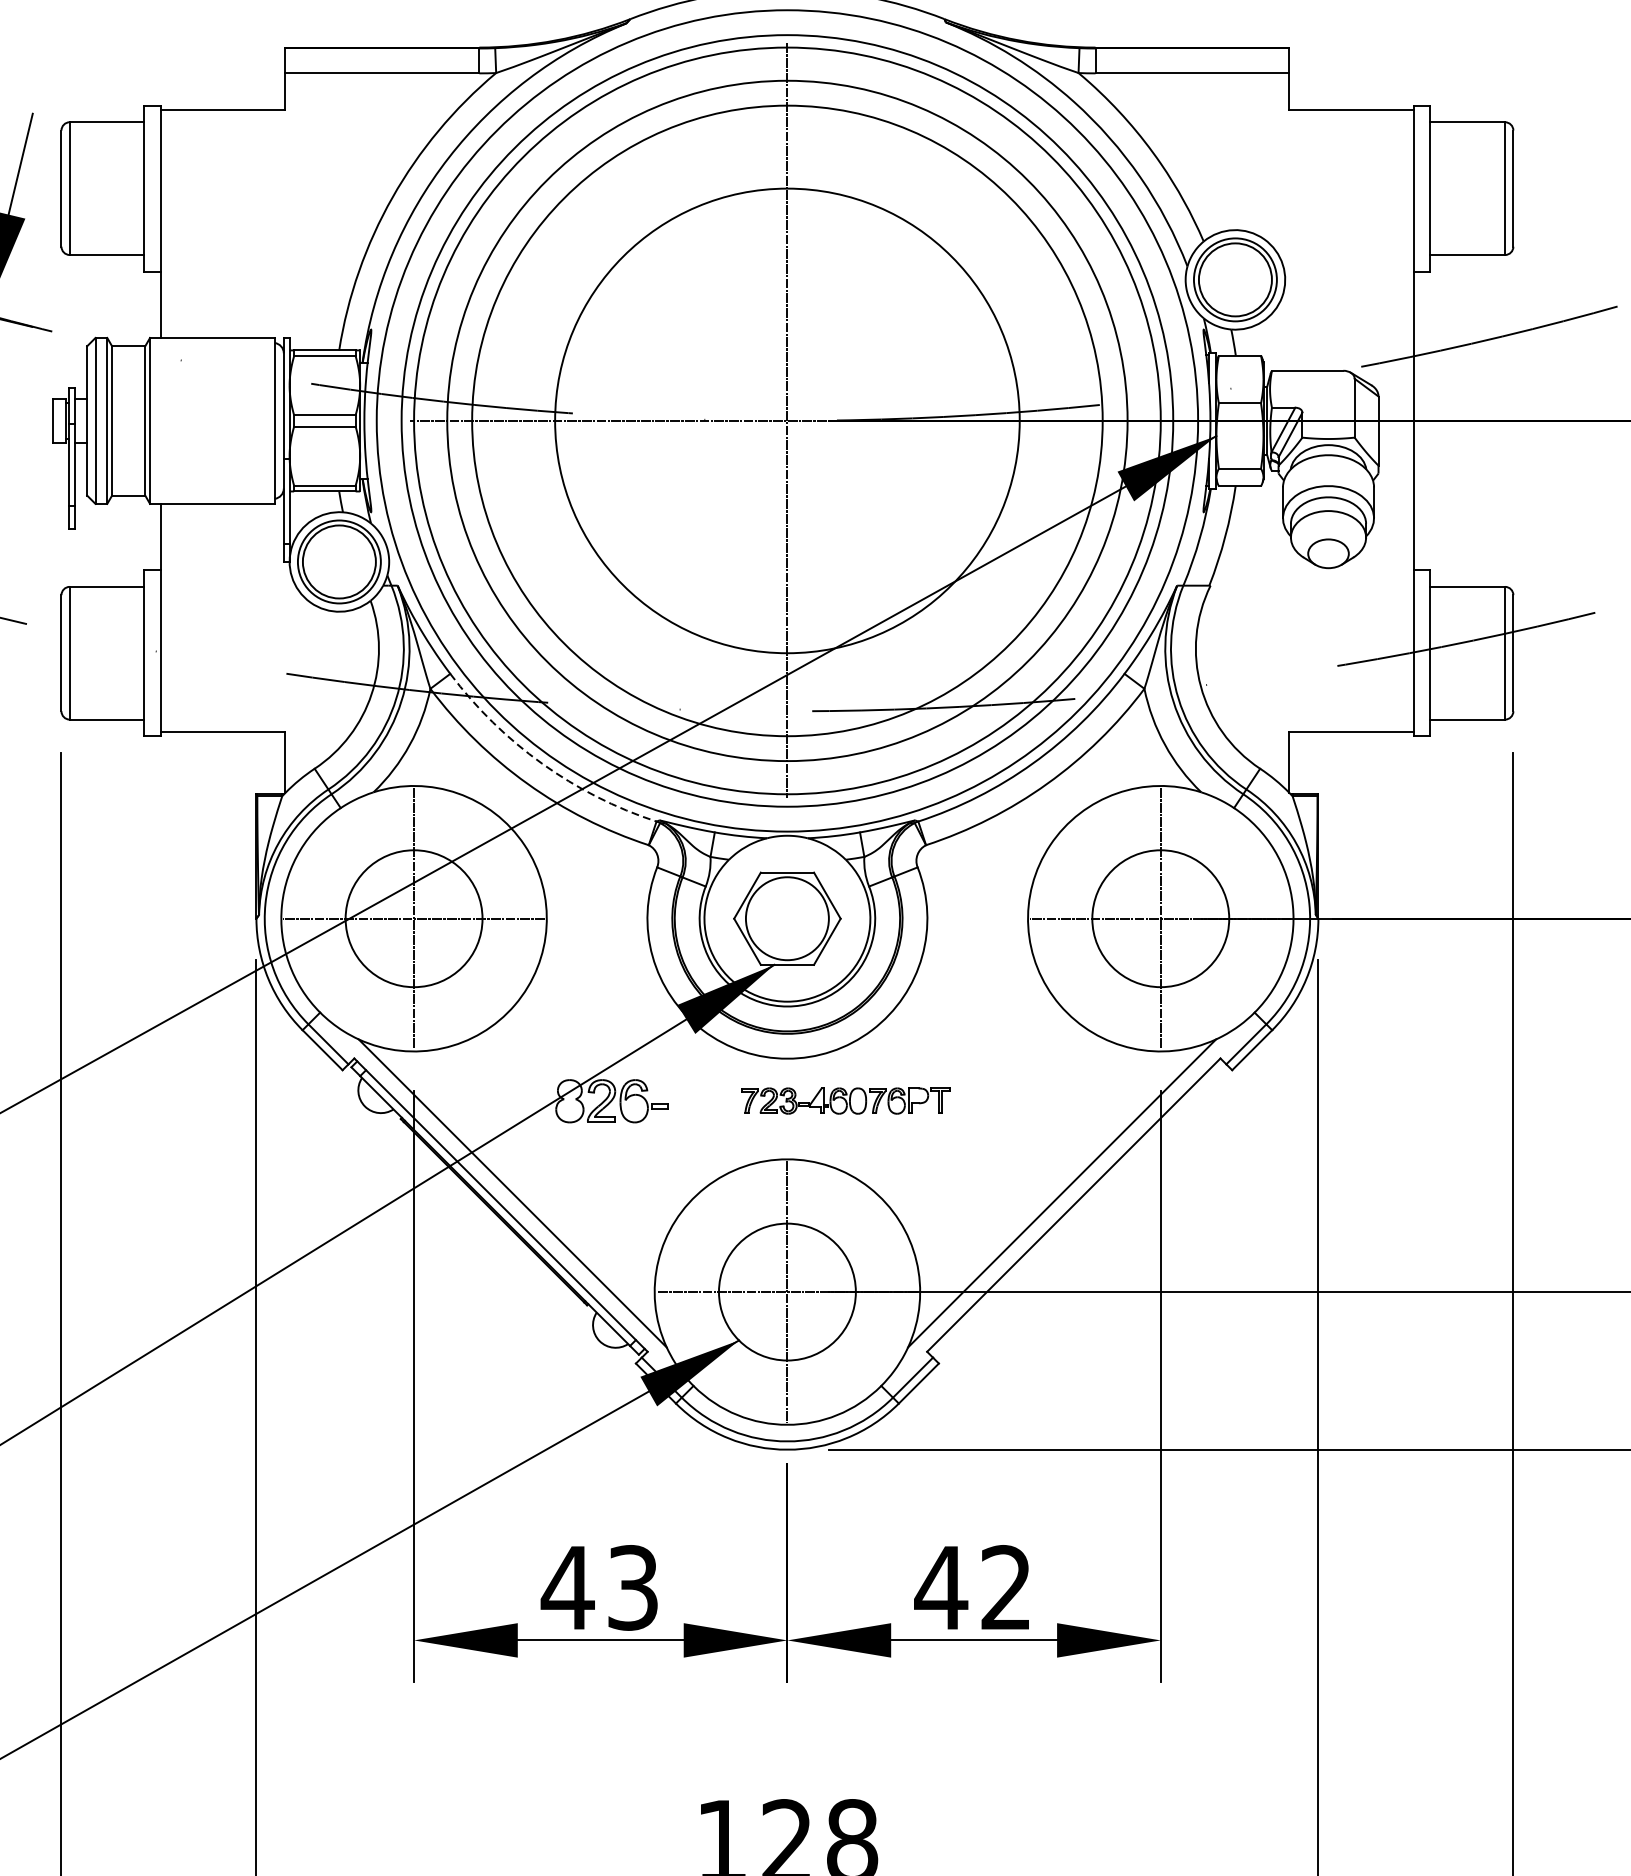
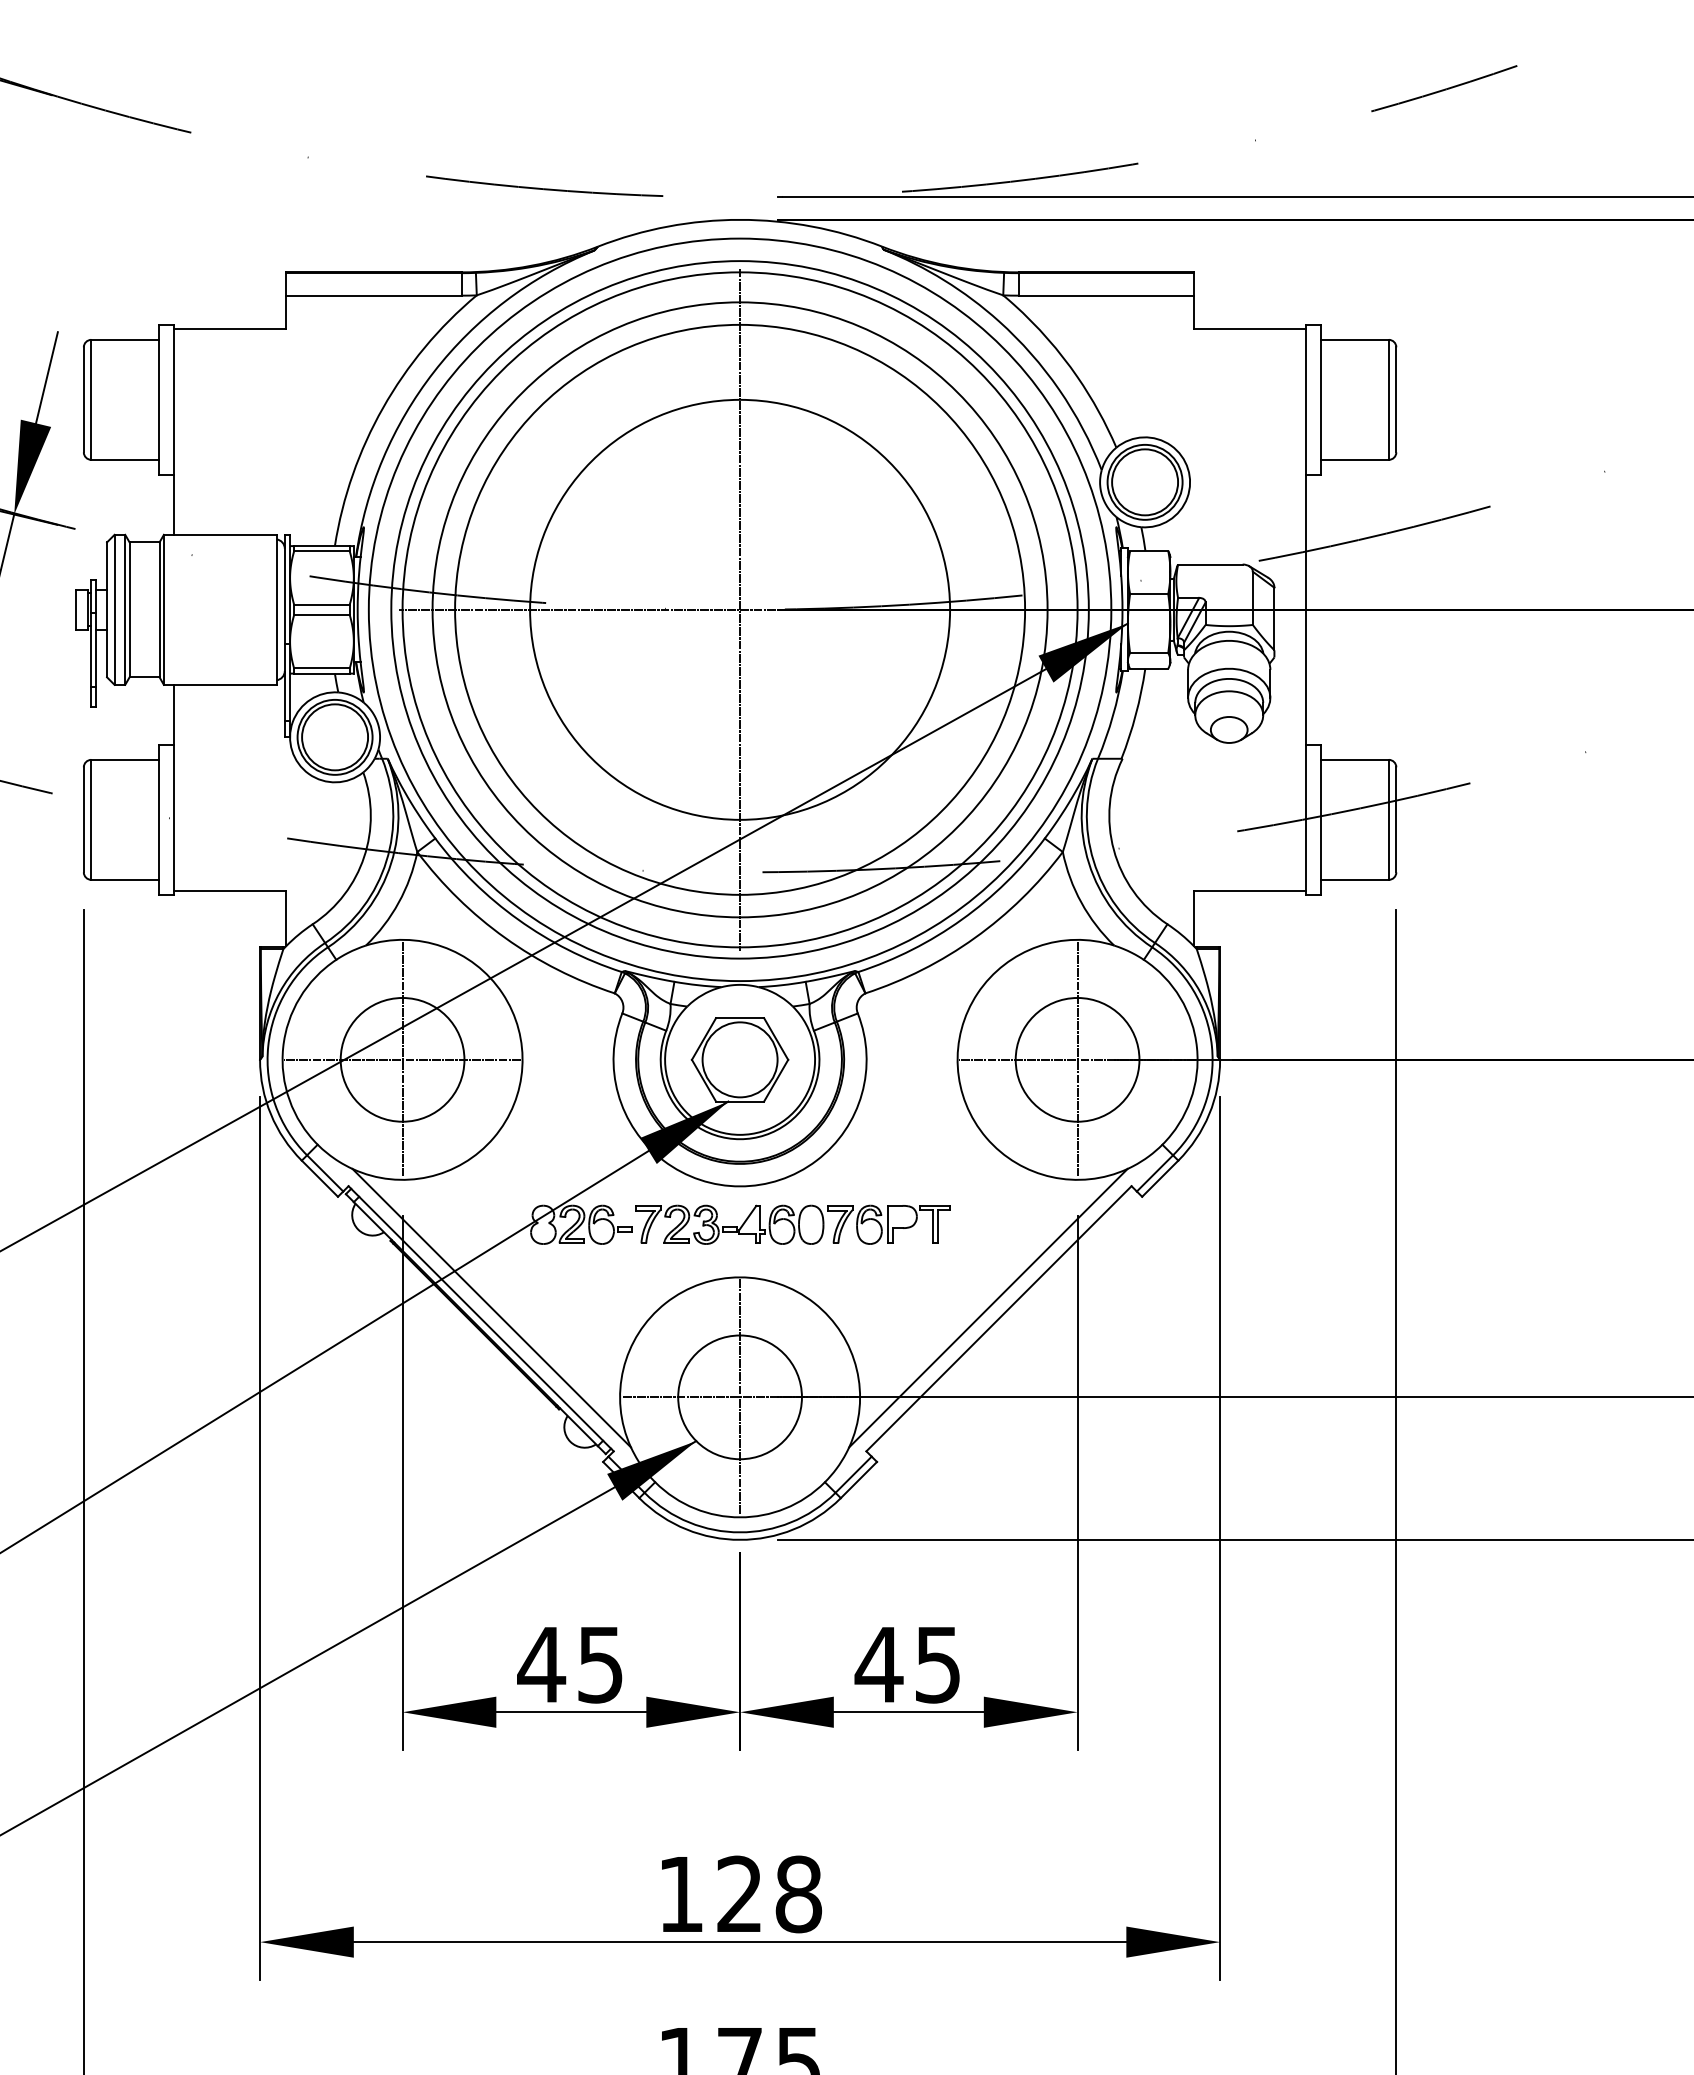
arc: (542, 763) -> (518, 919), dashed -> solid
part: (845, 1100) -> (792, 1224), size x1.67
text: (633, 1587) -> (600, 1664), 43 -> 45
text: (1005, 1587) -> (937, 1664), 42 -> 45

